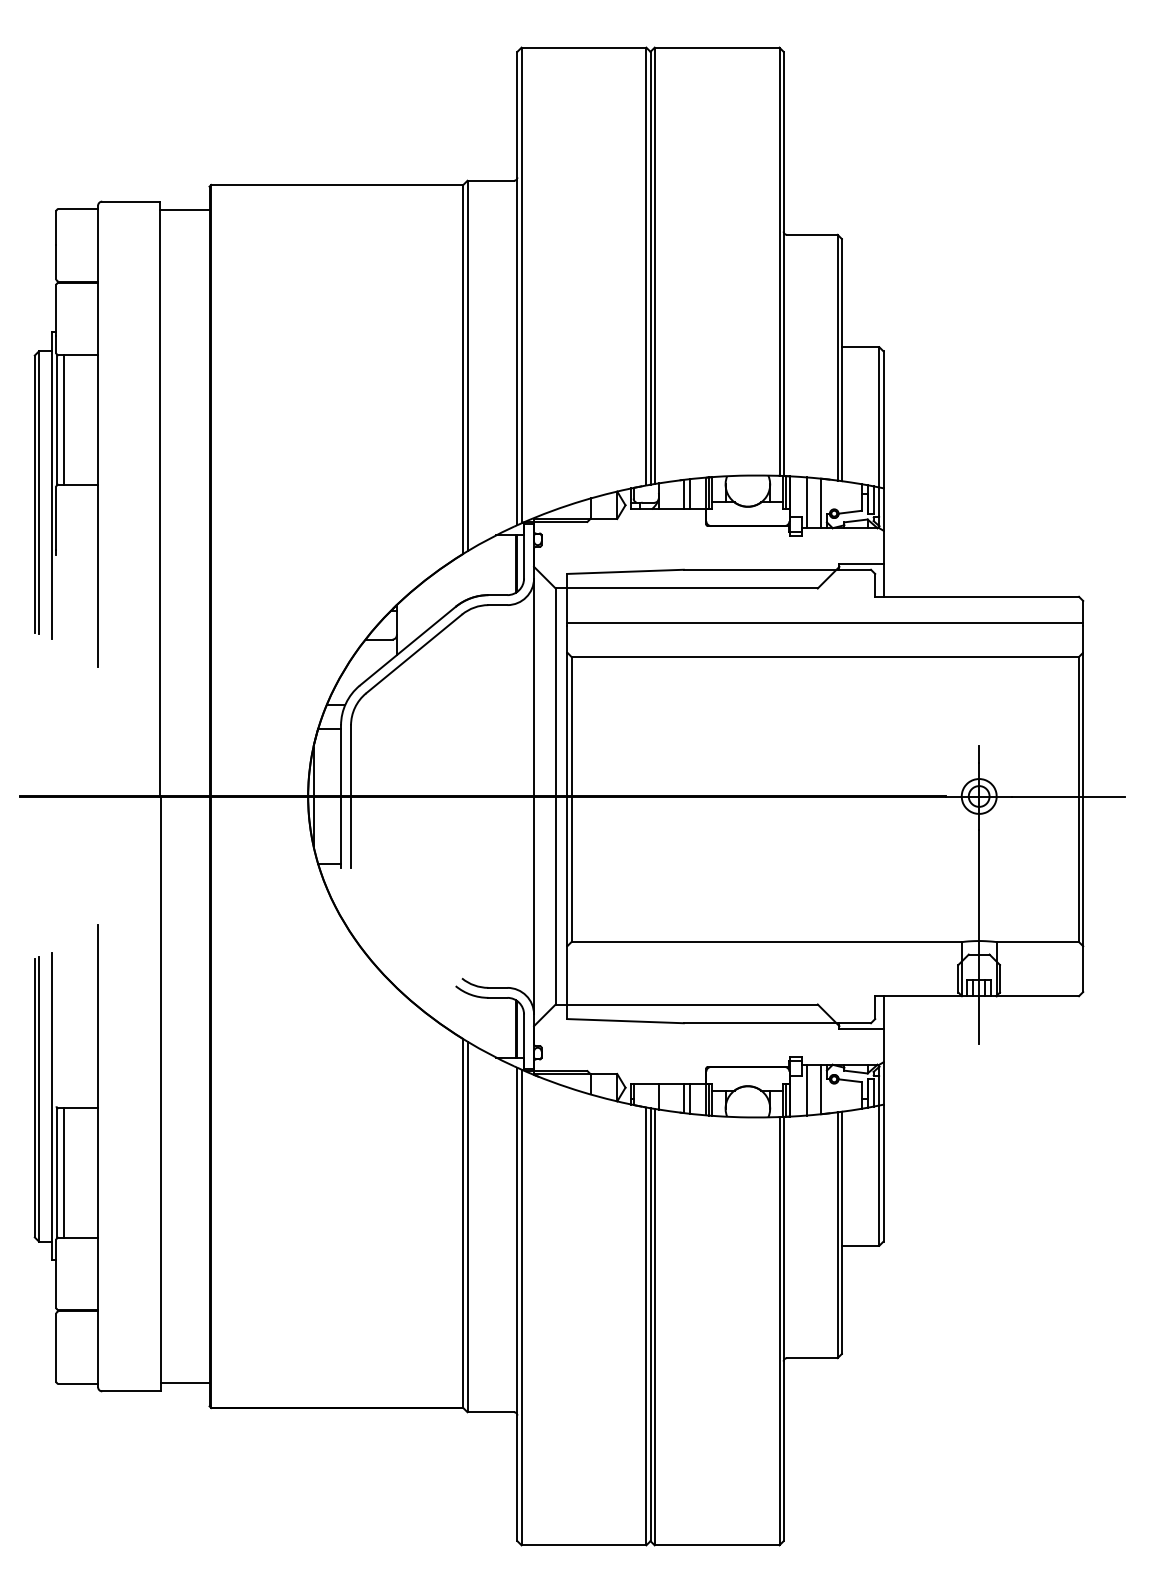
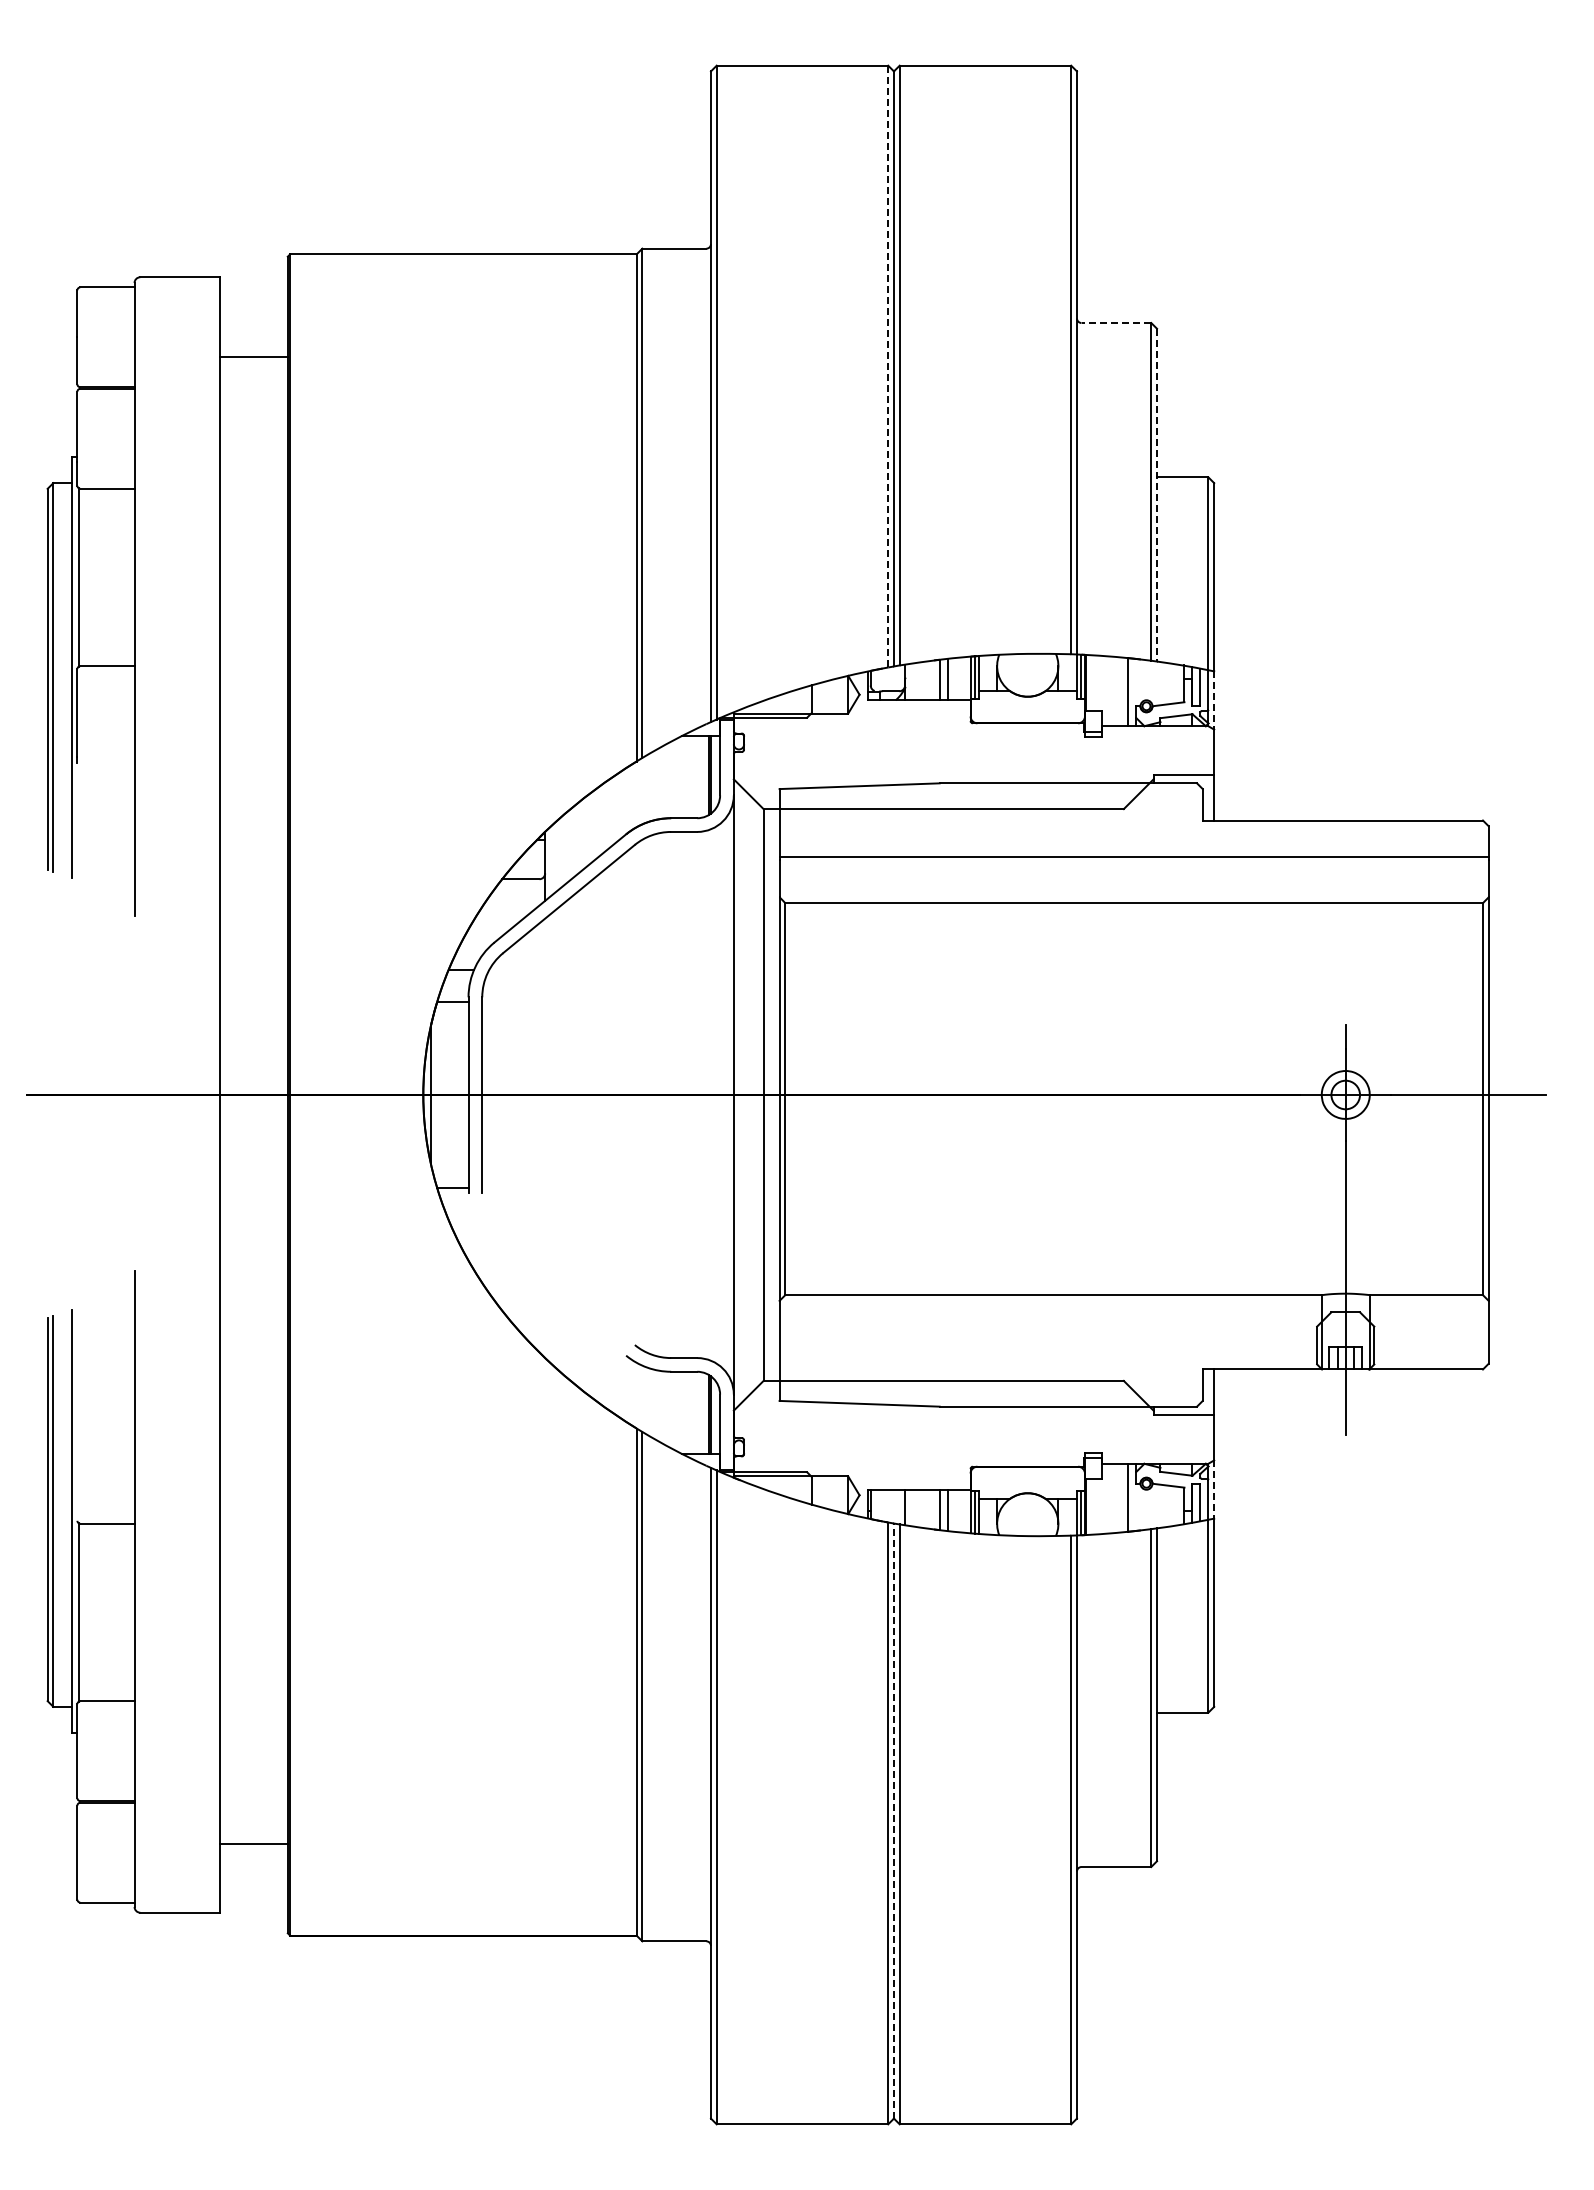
line: (184, 209) -> (253, 356), moved
line: (812, 235) -> (1116, 323), solid -> dashed
line: (646, 266) -> (888, 366), solid -> dashed
line: (842, 360) -> (1157, 495), solid -> dashed
line: (63, 420) -> (87, 577), removed
line: (806, 502) -> (1108, 691), removed
line: (883, 509) -> (1214, 700), solid -> dashed
line: (883, 1084) -> (1214, 1490), solid -> dashed
line: (806, 1090) -> (1108, 1498), removed
line: (63, 1172) -> (87, 1612), removed
line: (650, 1325) -> (893, 1821), solid -> dashed
line: (184, 1383) -> (253, 1844), moved

